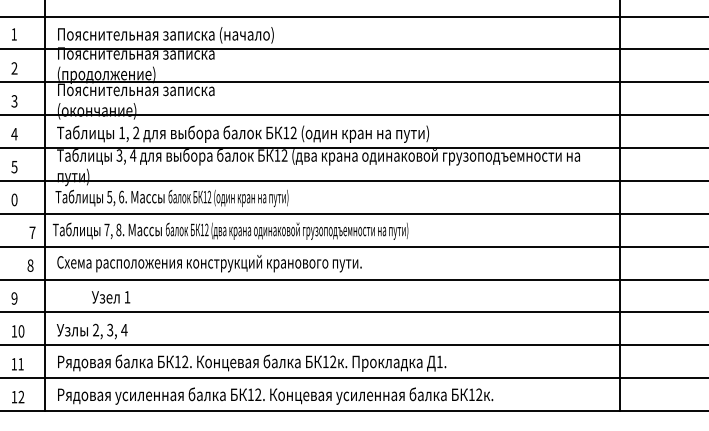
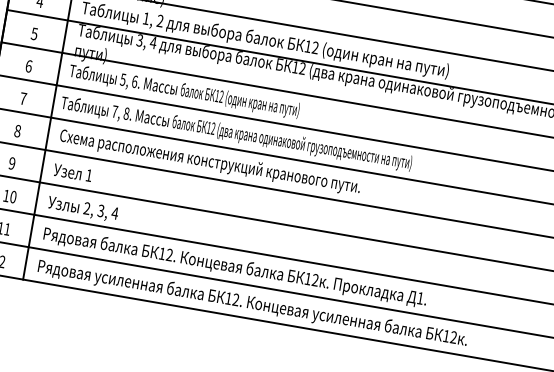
text: (14, 199) -> (28, 65), 0 -> 6
text: (32, 232) -> (23, 98), moved
text: (30, 265) -> (17, 130), moved
text: (110, 297) -> (72, 172), moved

